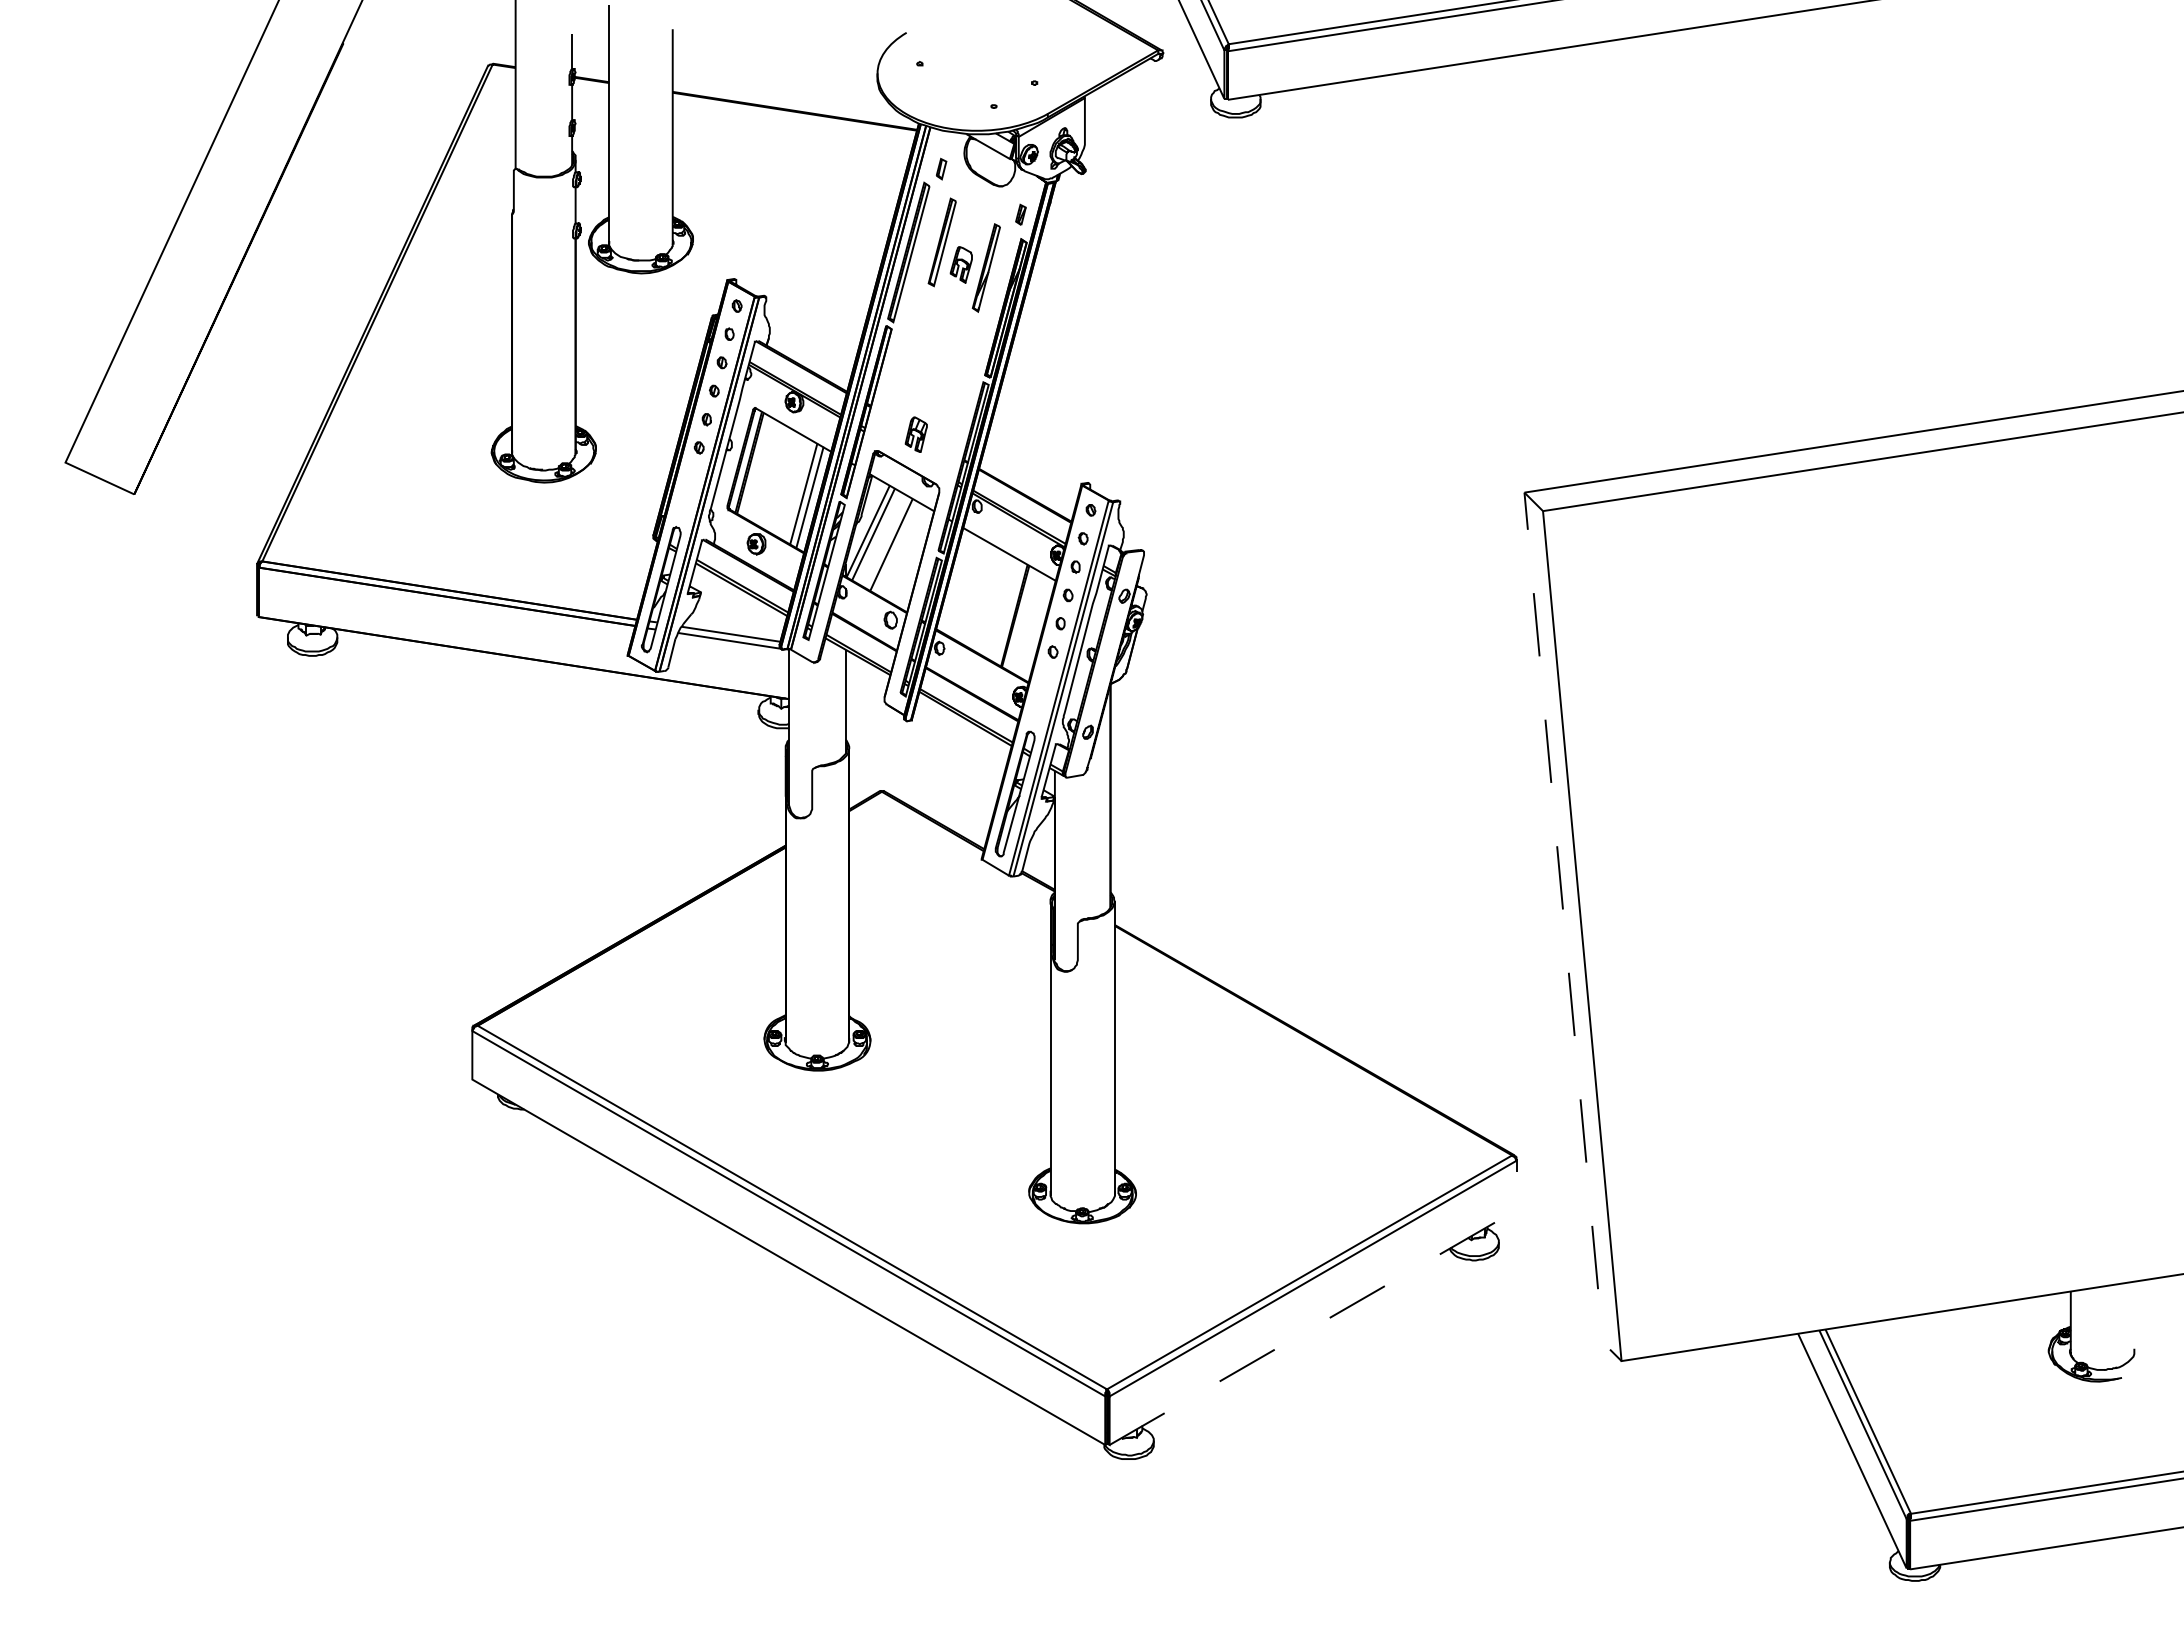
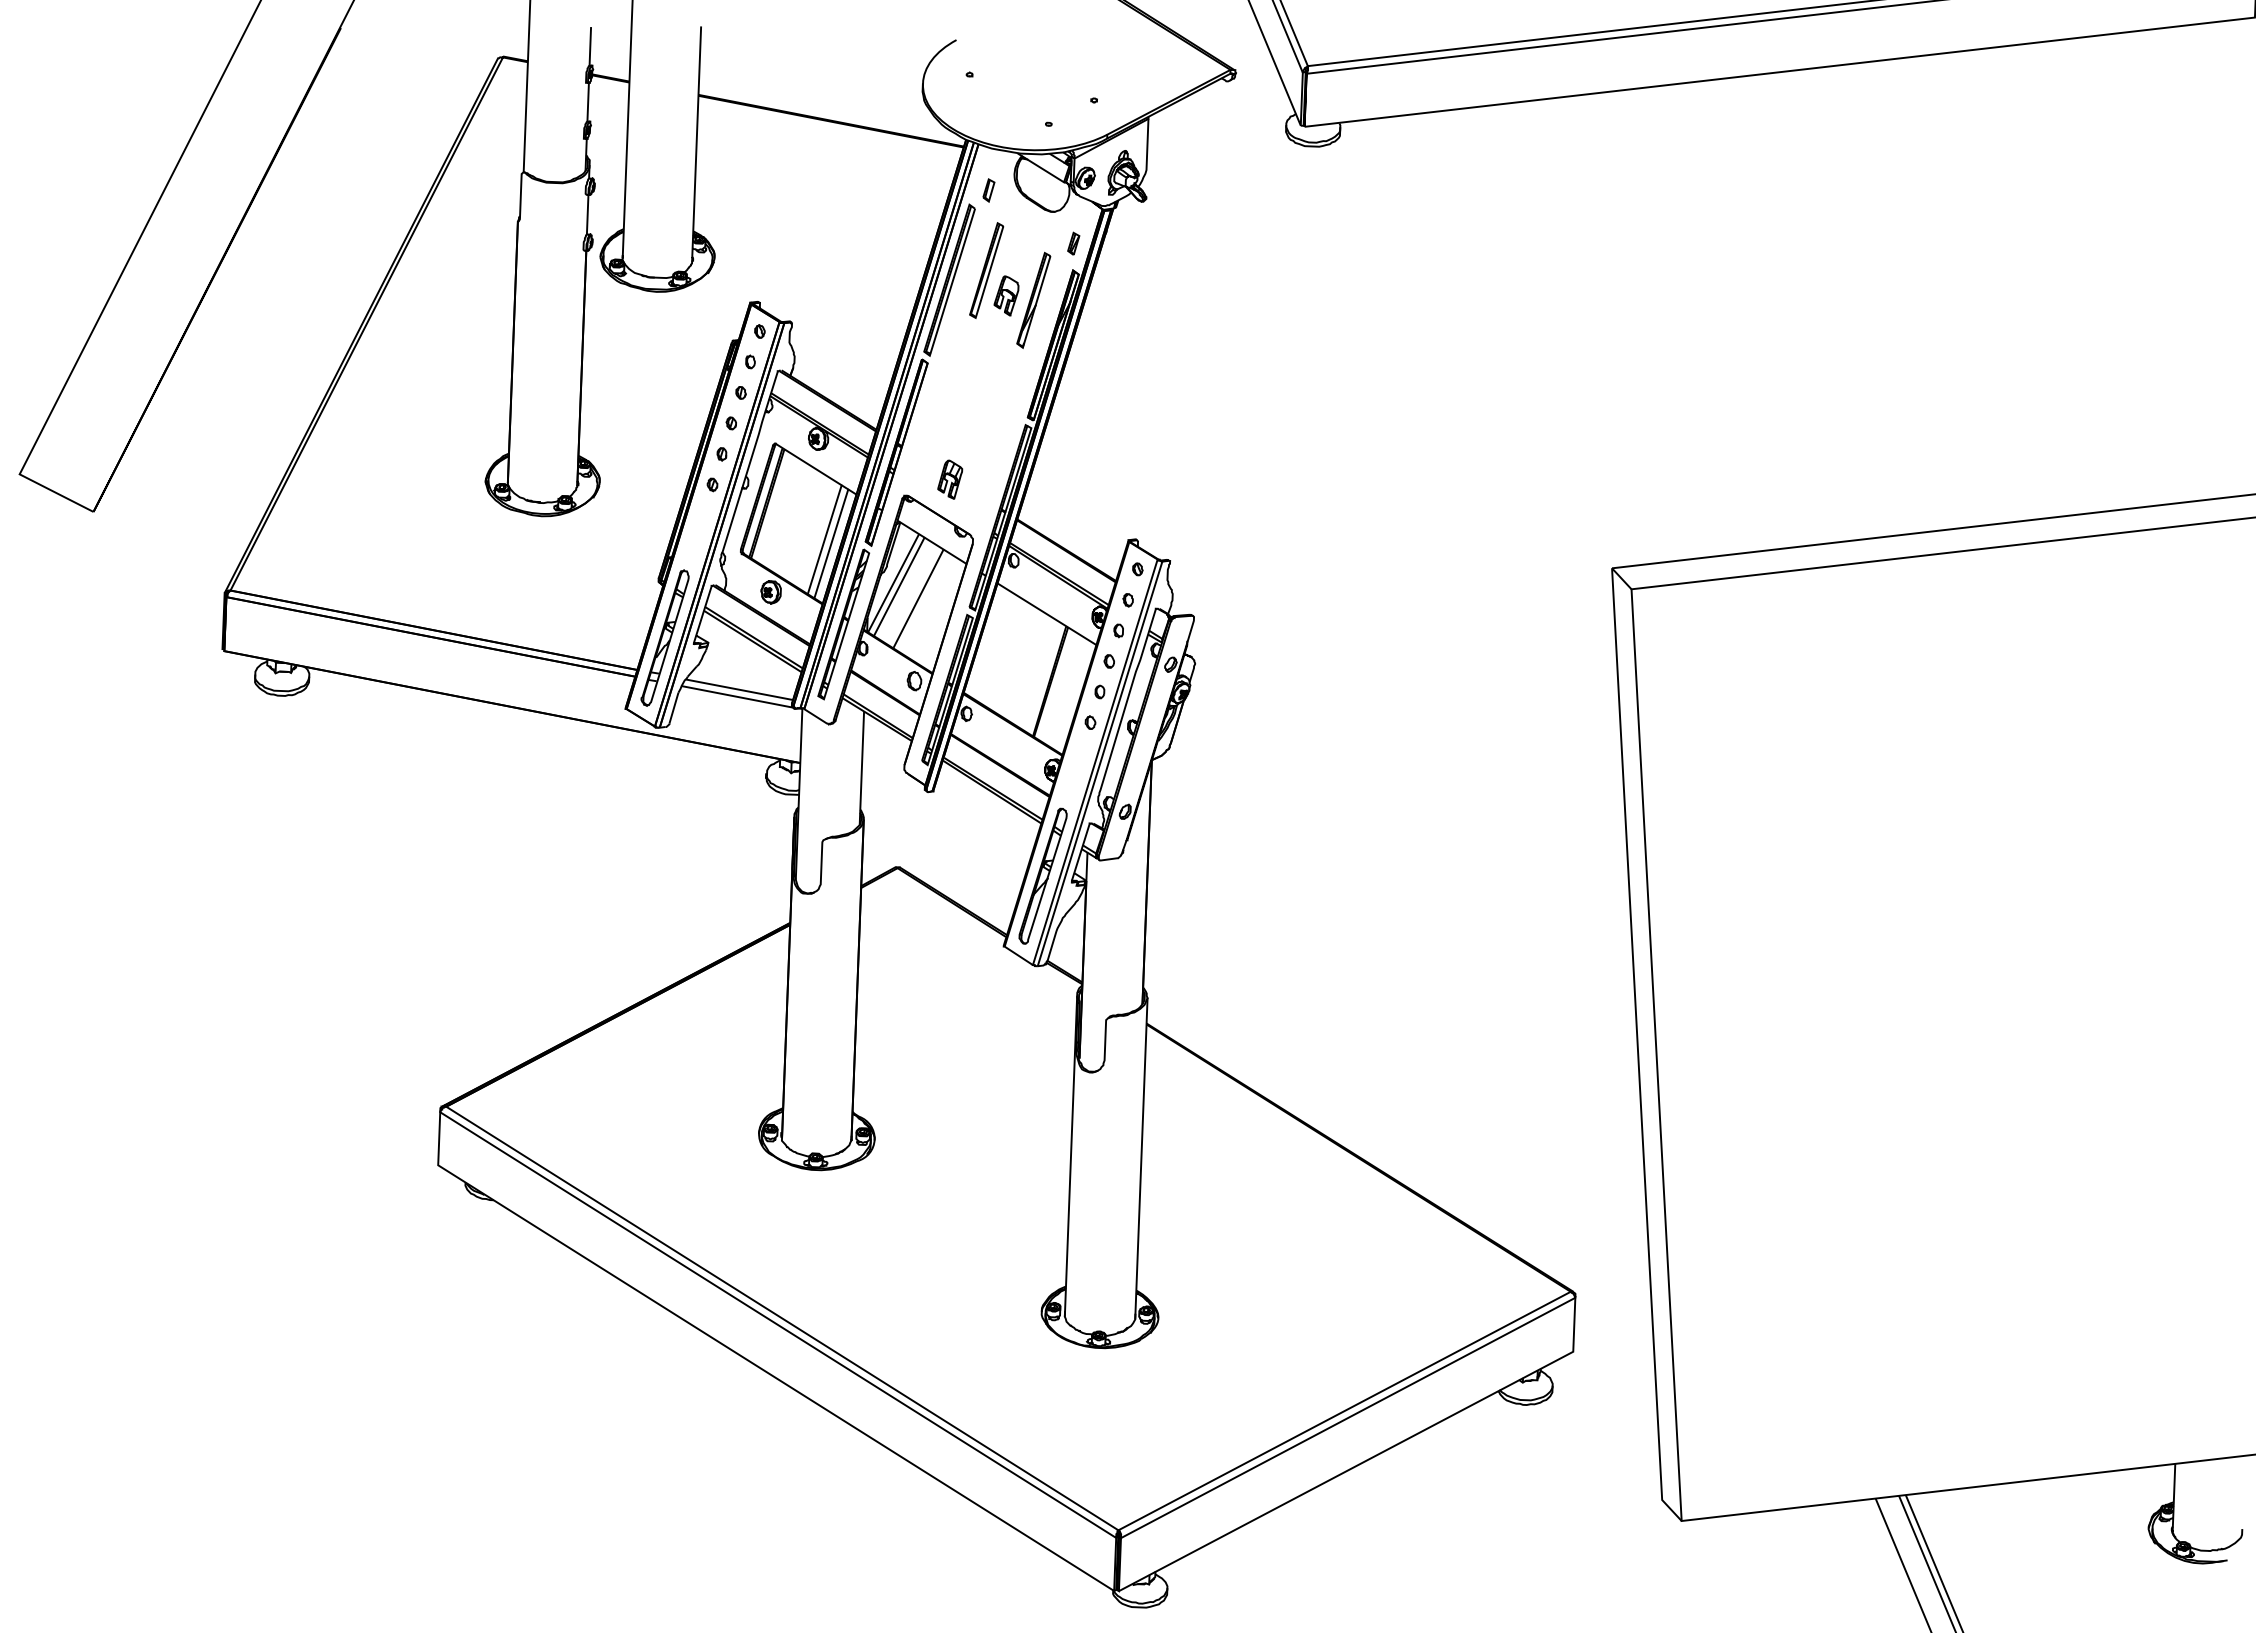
line: (1563, 917) -> (1636, 1034), dashed -> solid
line: (1336, 1314) -> (1372, 1458), dashed -> solid

